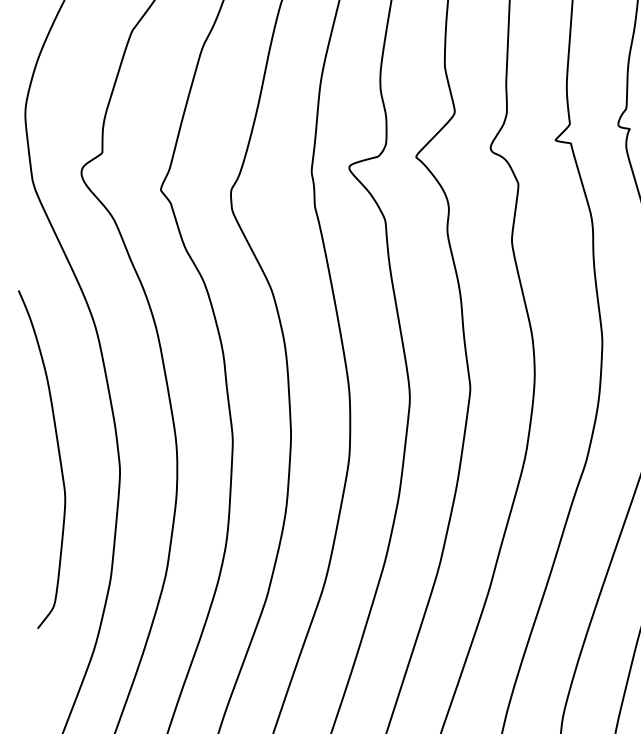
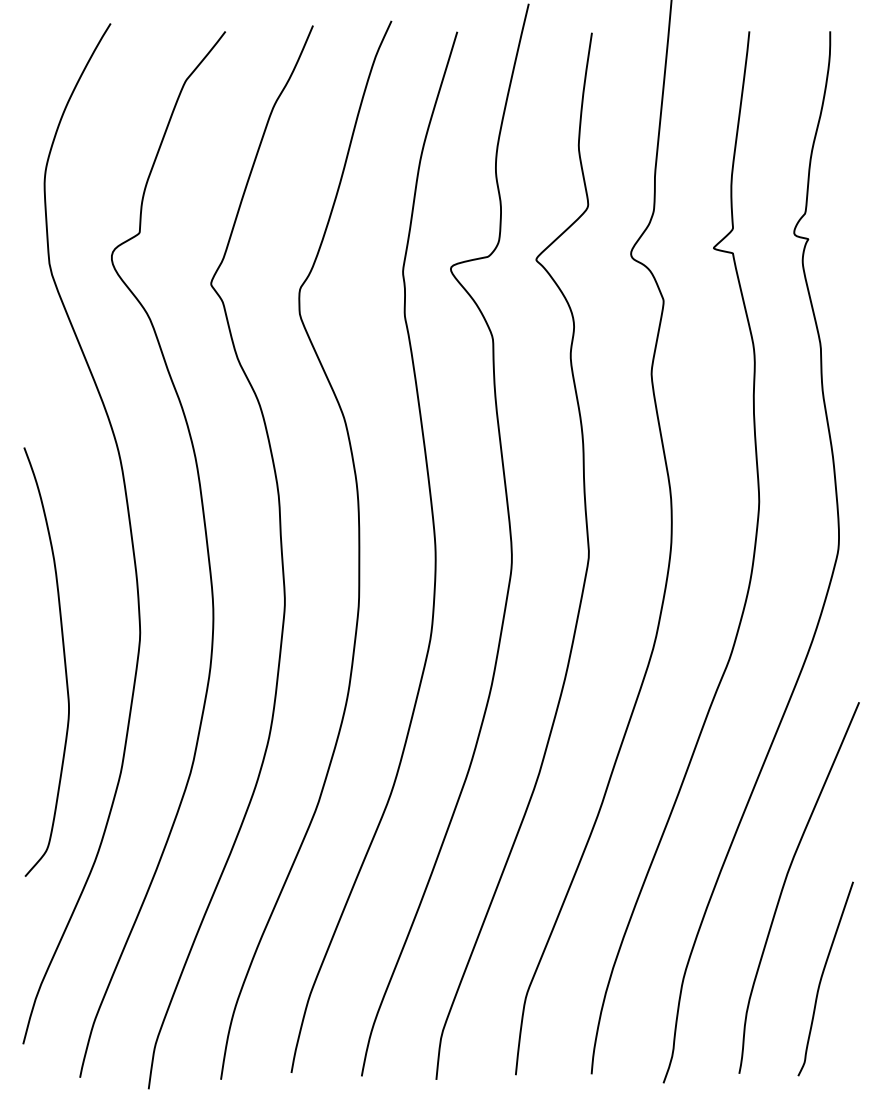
curve: (58, 455) -> (63, 658), moved

